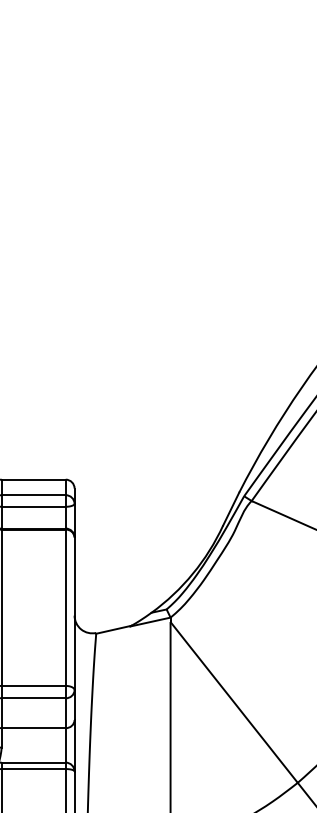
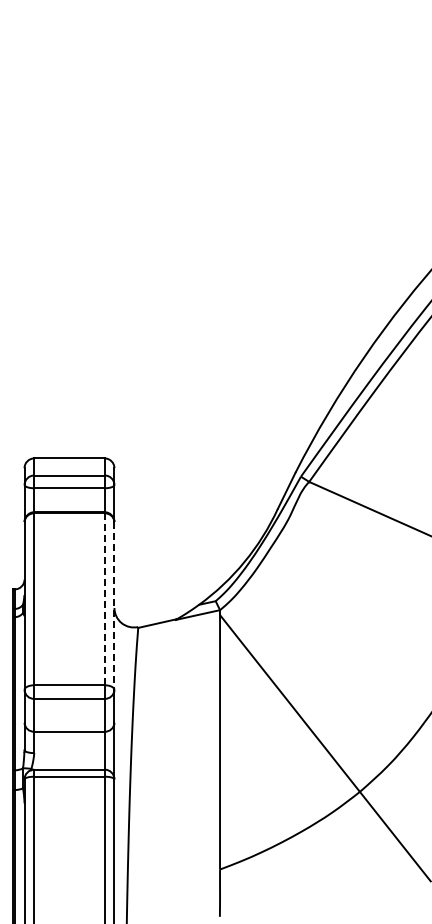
line: (65, 607) -> (104, 599), solid -> dashed
line: (74, 614) -> (114, 606), solid -> dashed

